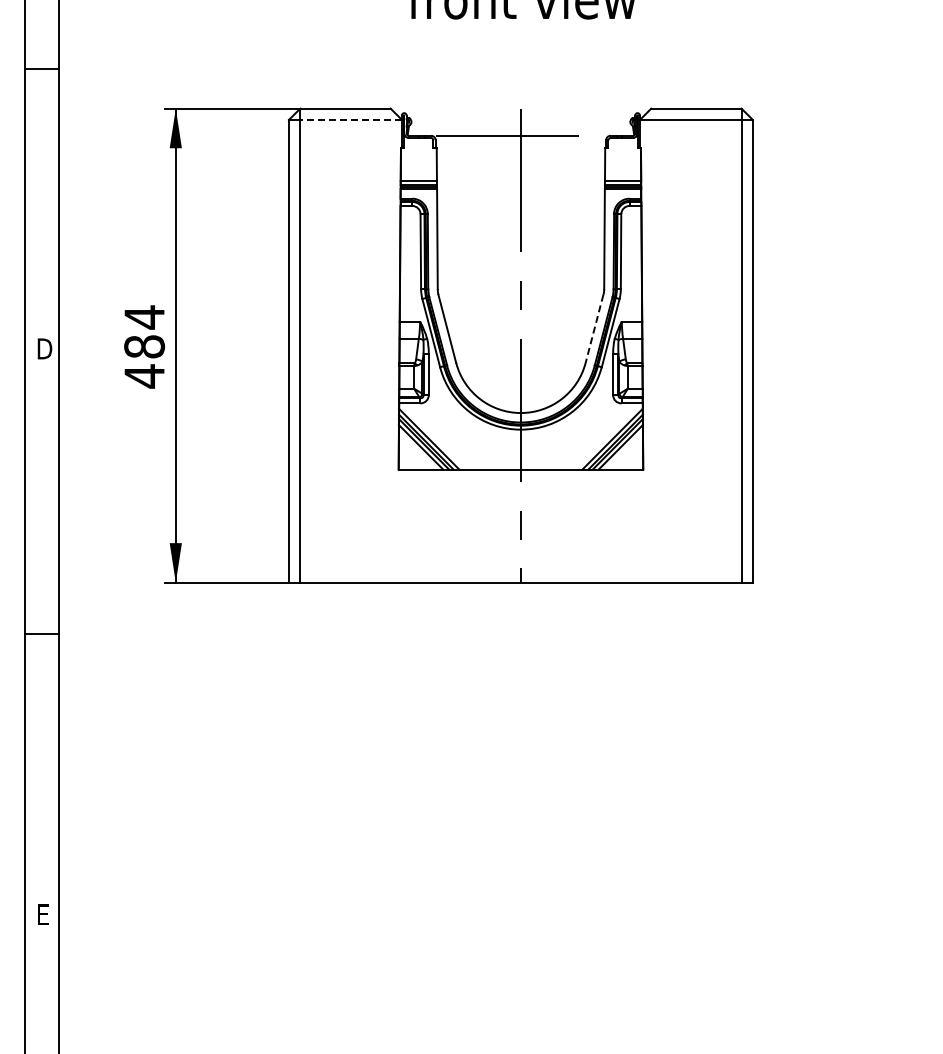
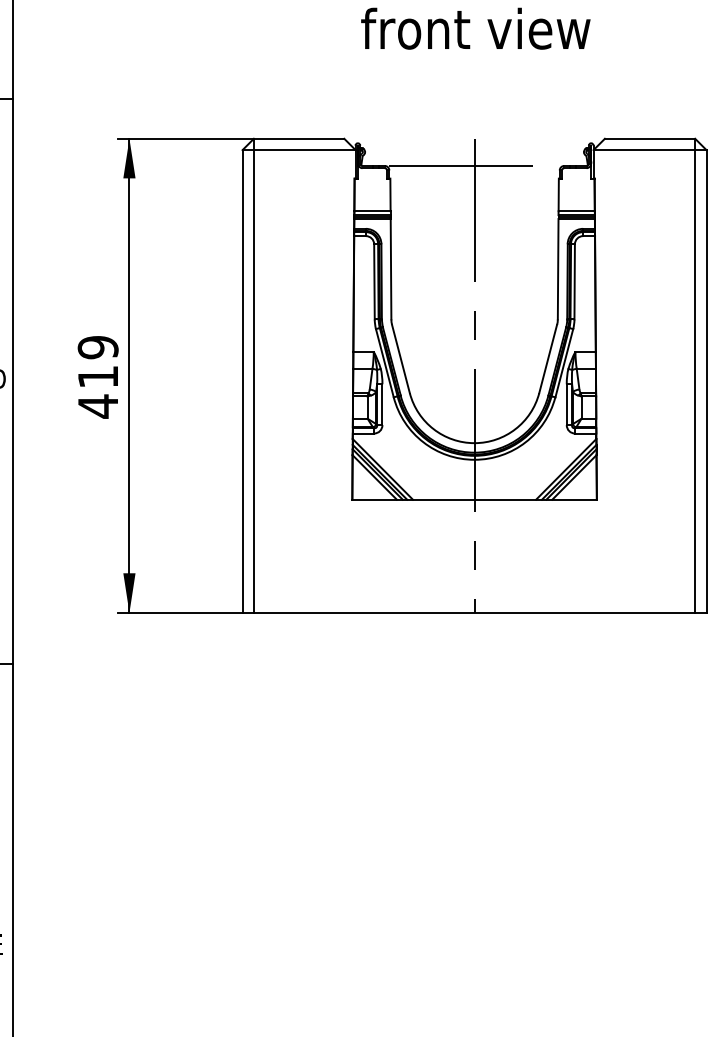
line: (351, 119) -> (305, 149), dashed -> solid
line: (594, 329) -> (548, 359), dashed -> solid
text: (144, 331) -> (98, 361), 484 -> 419

